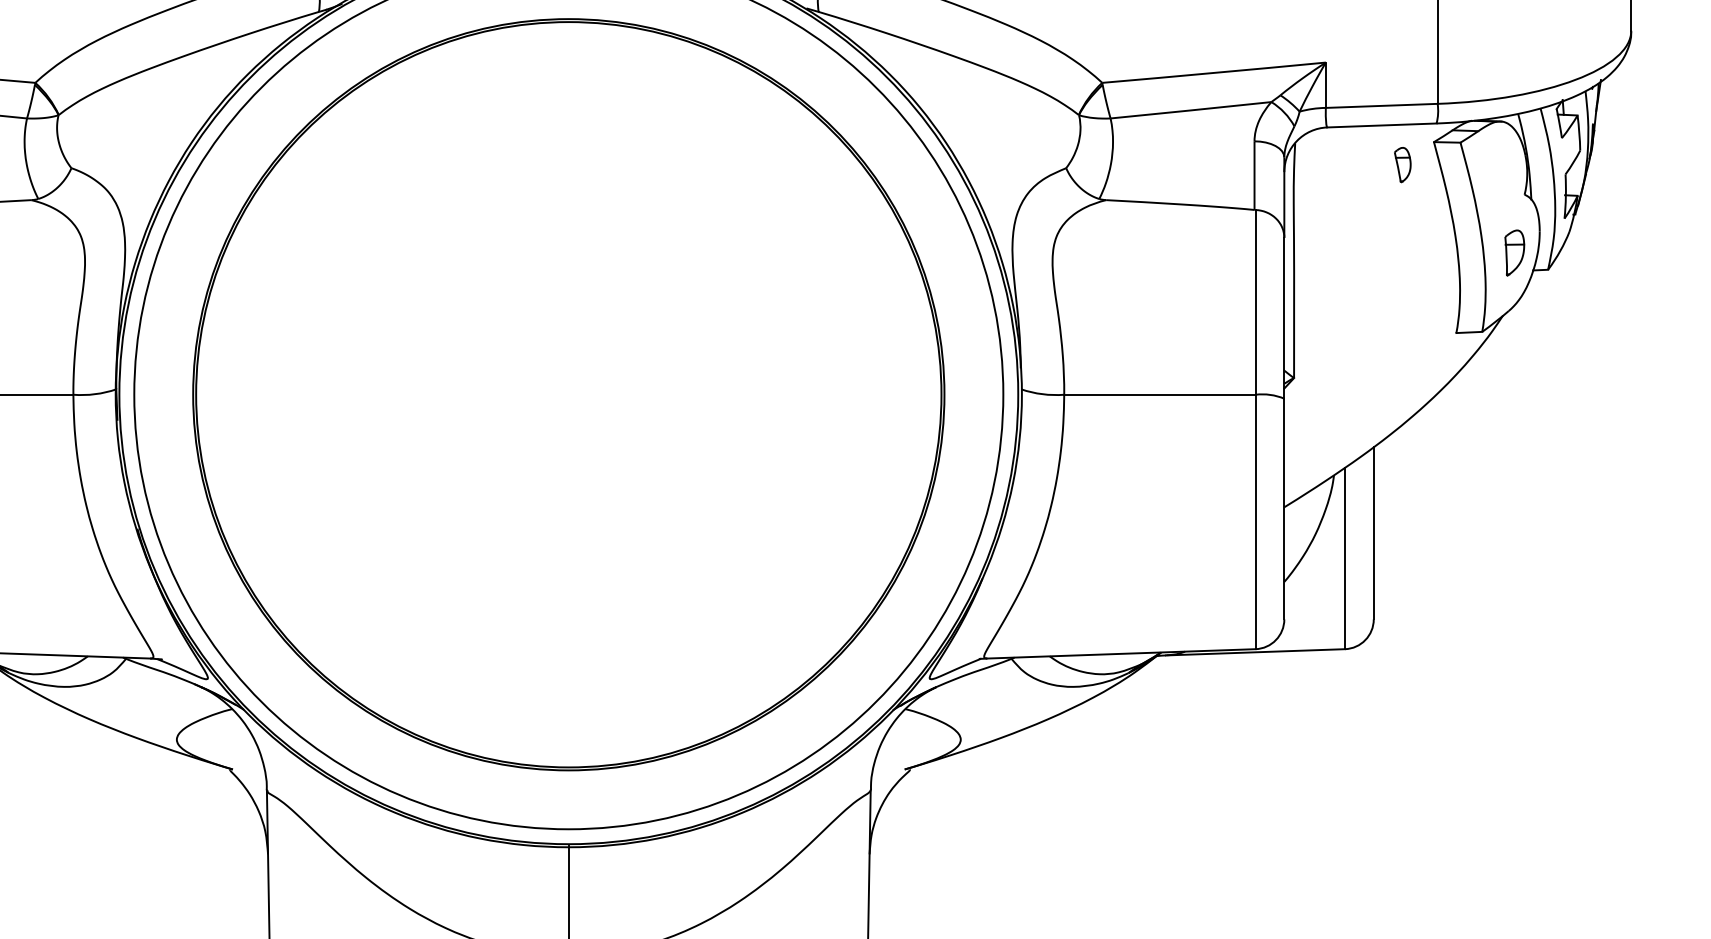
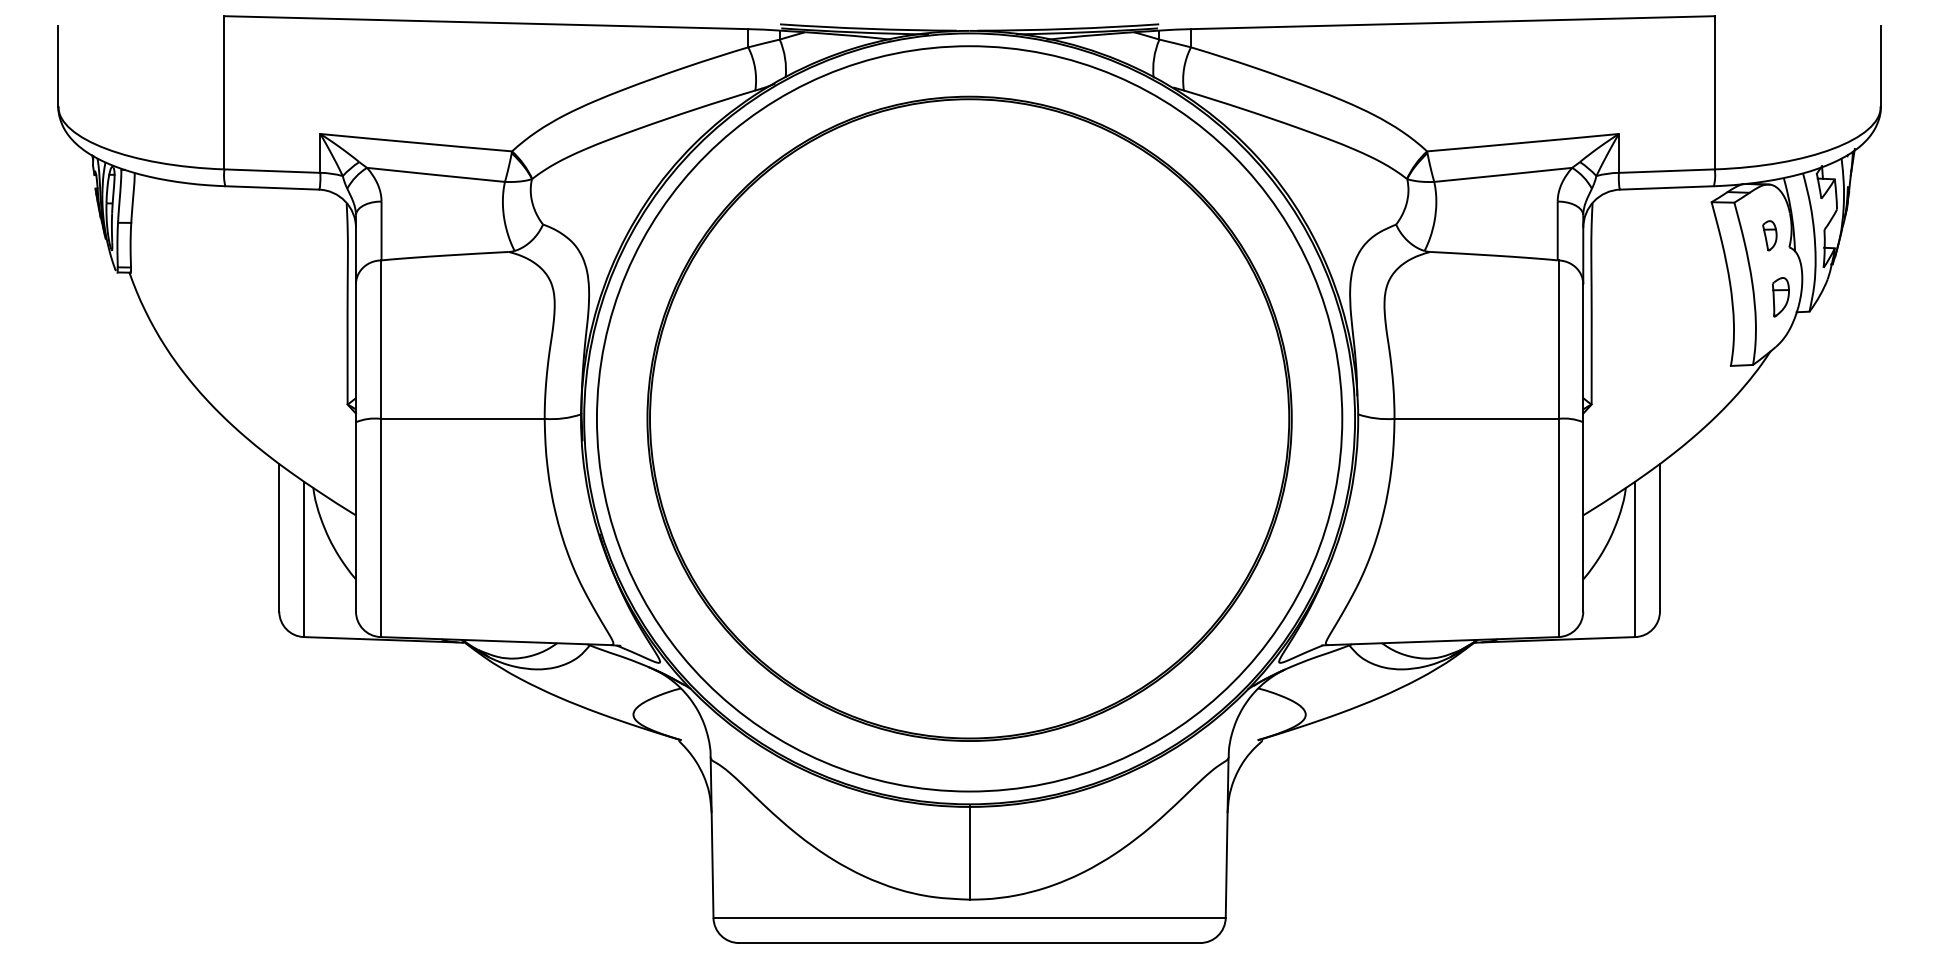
part: (1402, 164) -> (1769, 235), moved

